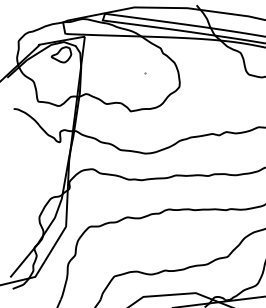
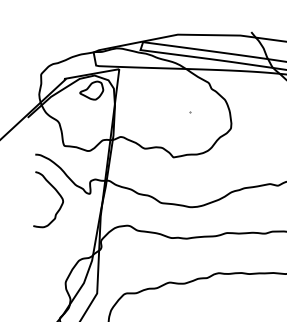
curve: (32, 142) -> (57, 194), added

